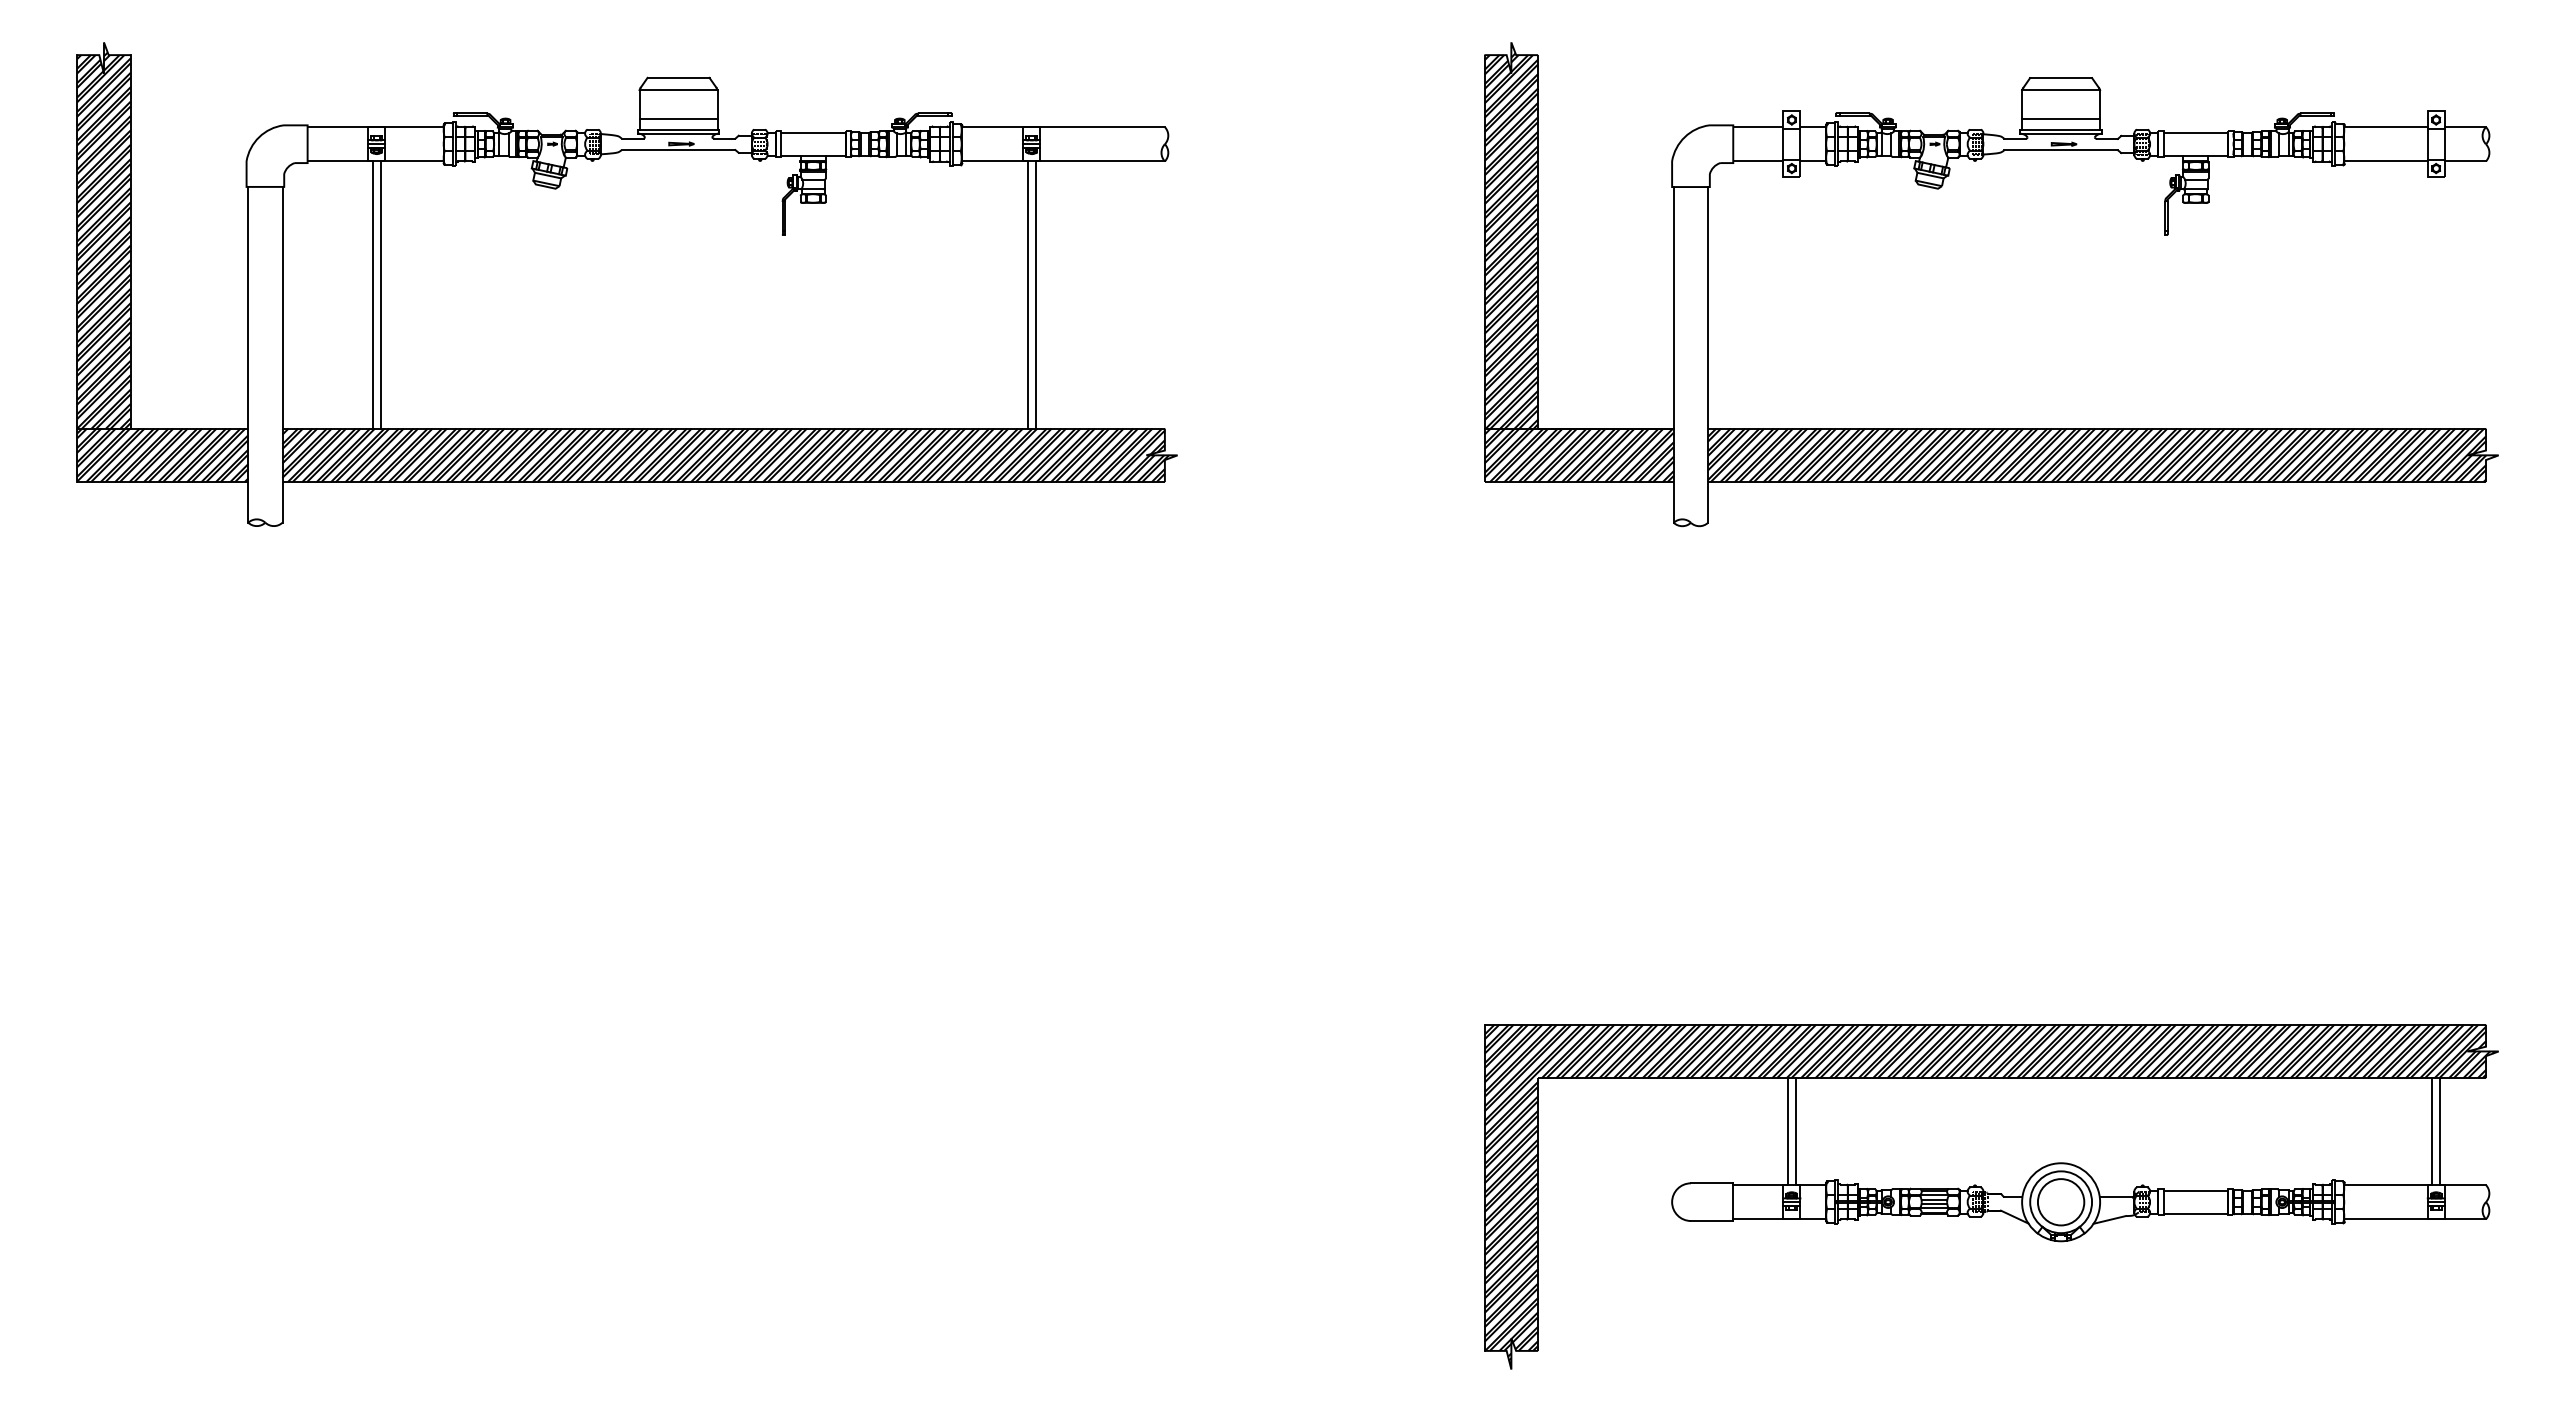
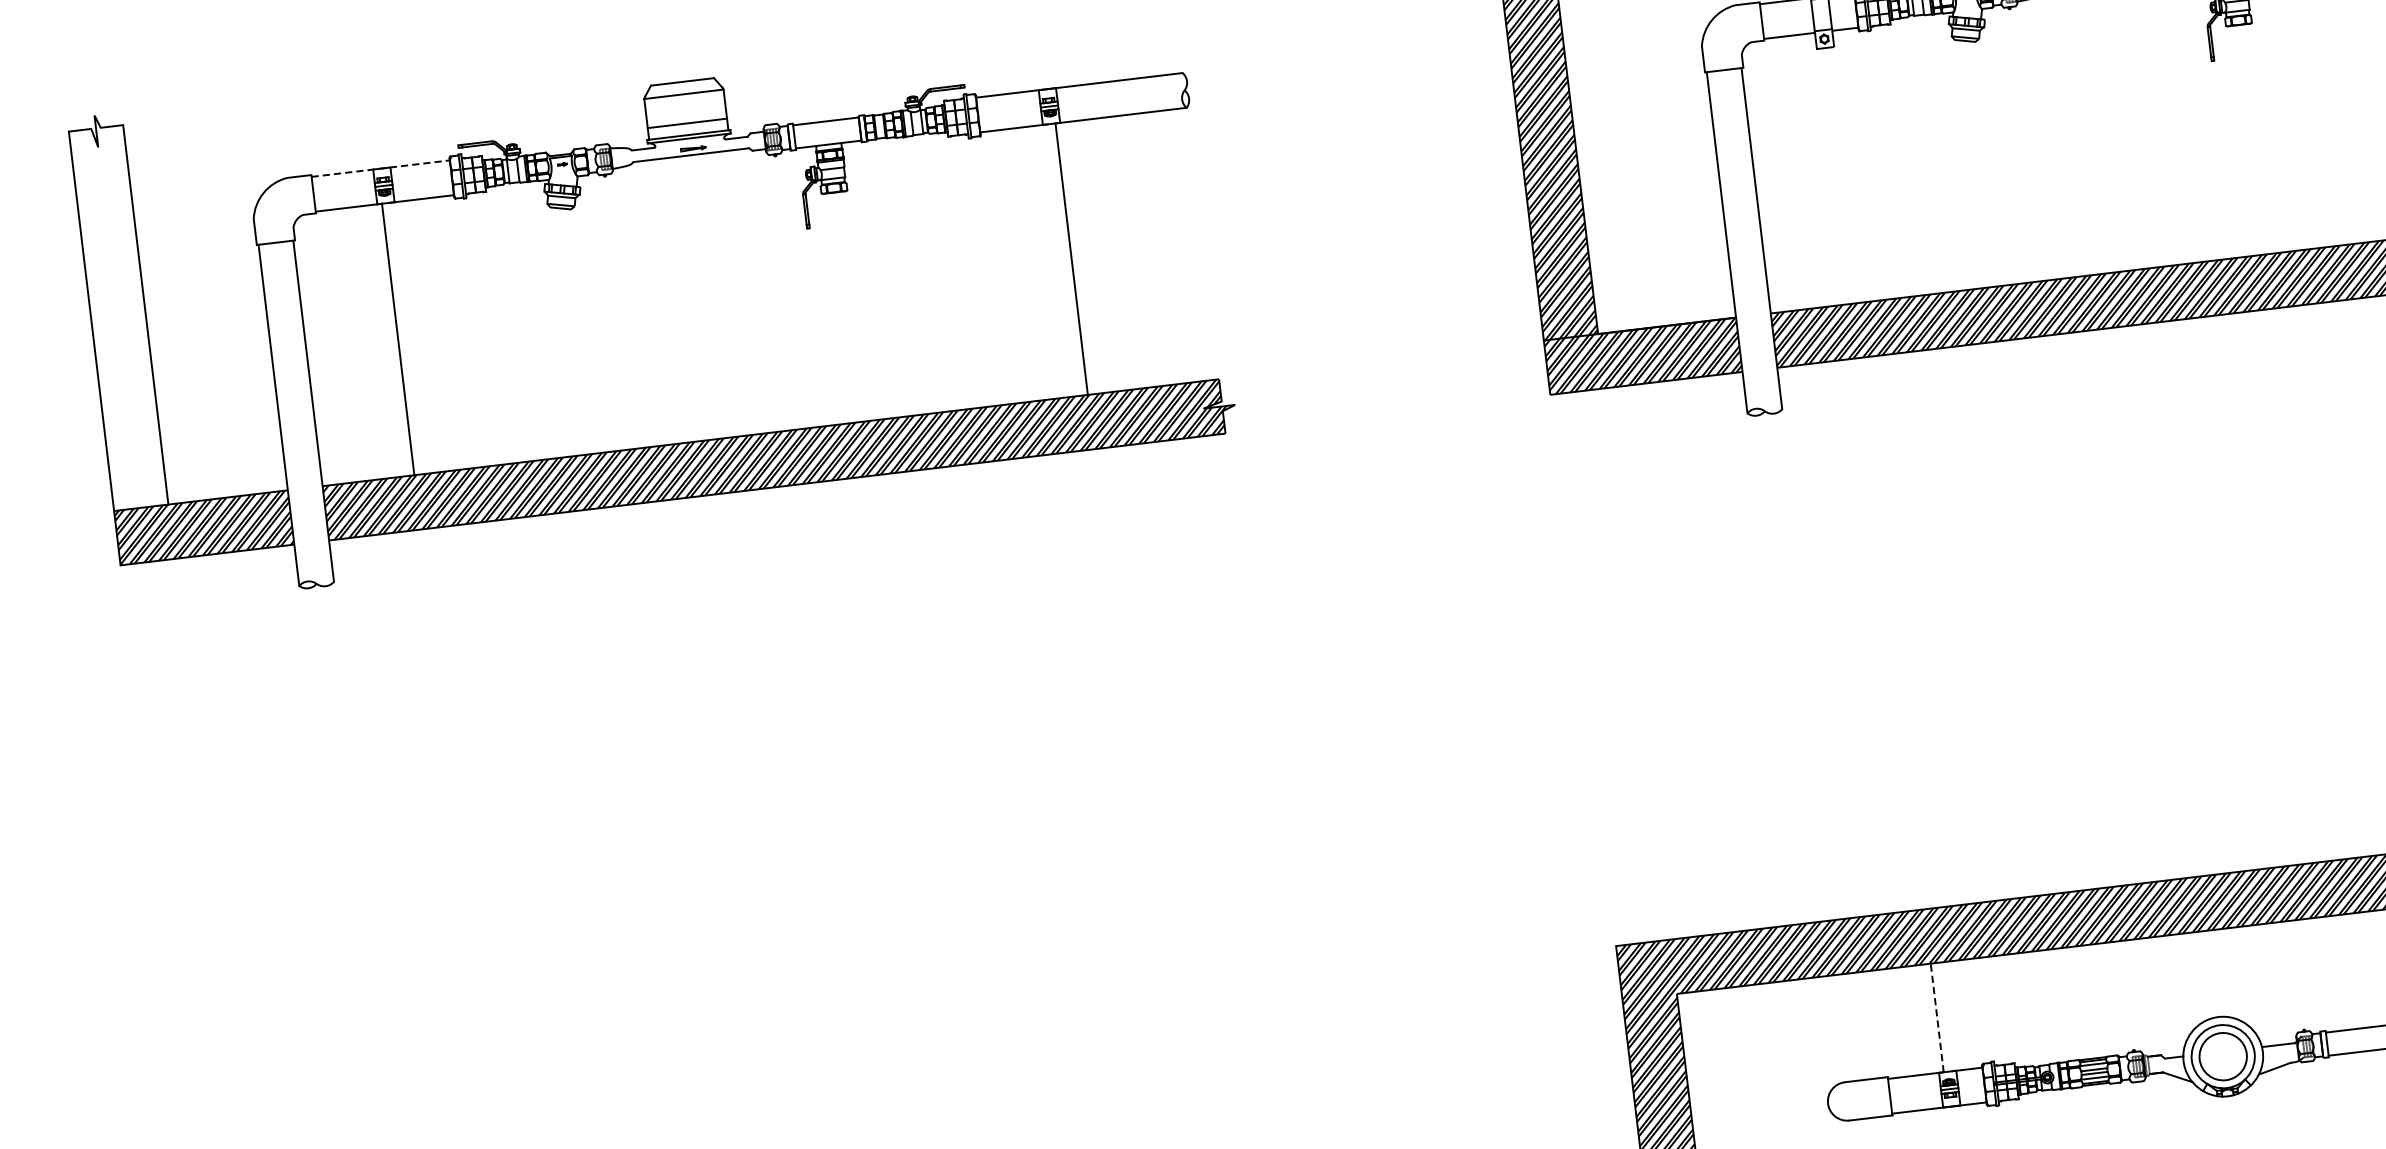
line: (375, 127) -> (380, 169), solid -> dashed
hatch: (103, 236) -> (117, 312), removed
line: (380, 294) -> (405, 338), removed
line: (1028, 294) -> (1064, 259), removed
line: (1788, 1131) -> (1937, 1017), solid -> dashed
line: (1795, 1131) -> (1944, 1016), removed

